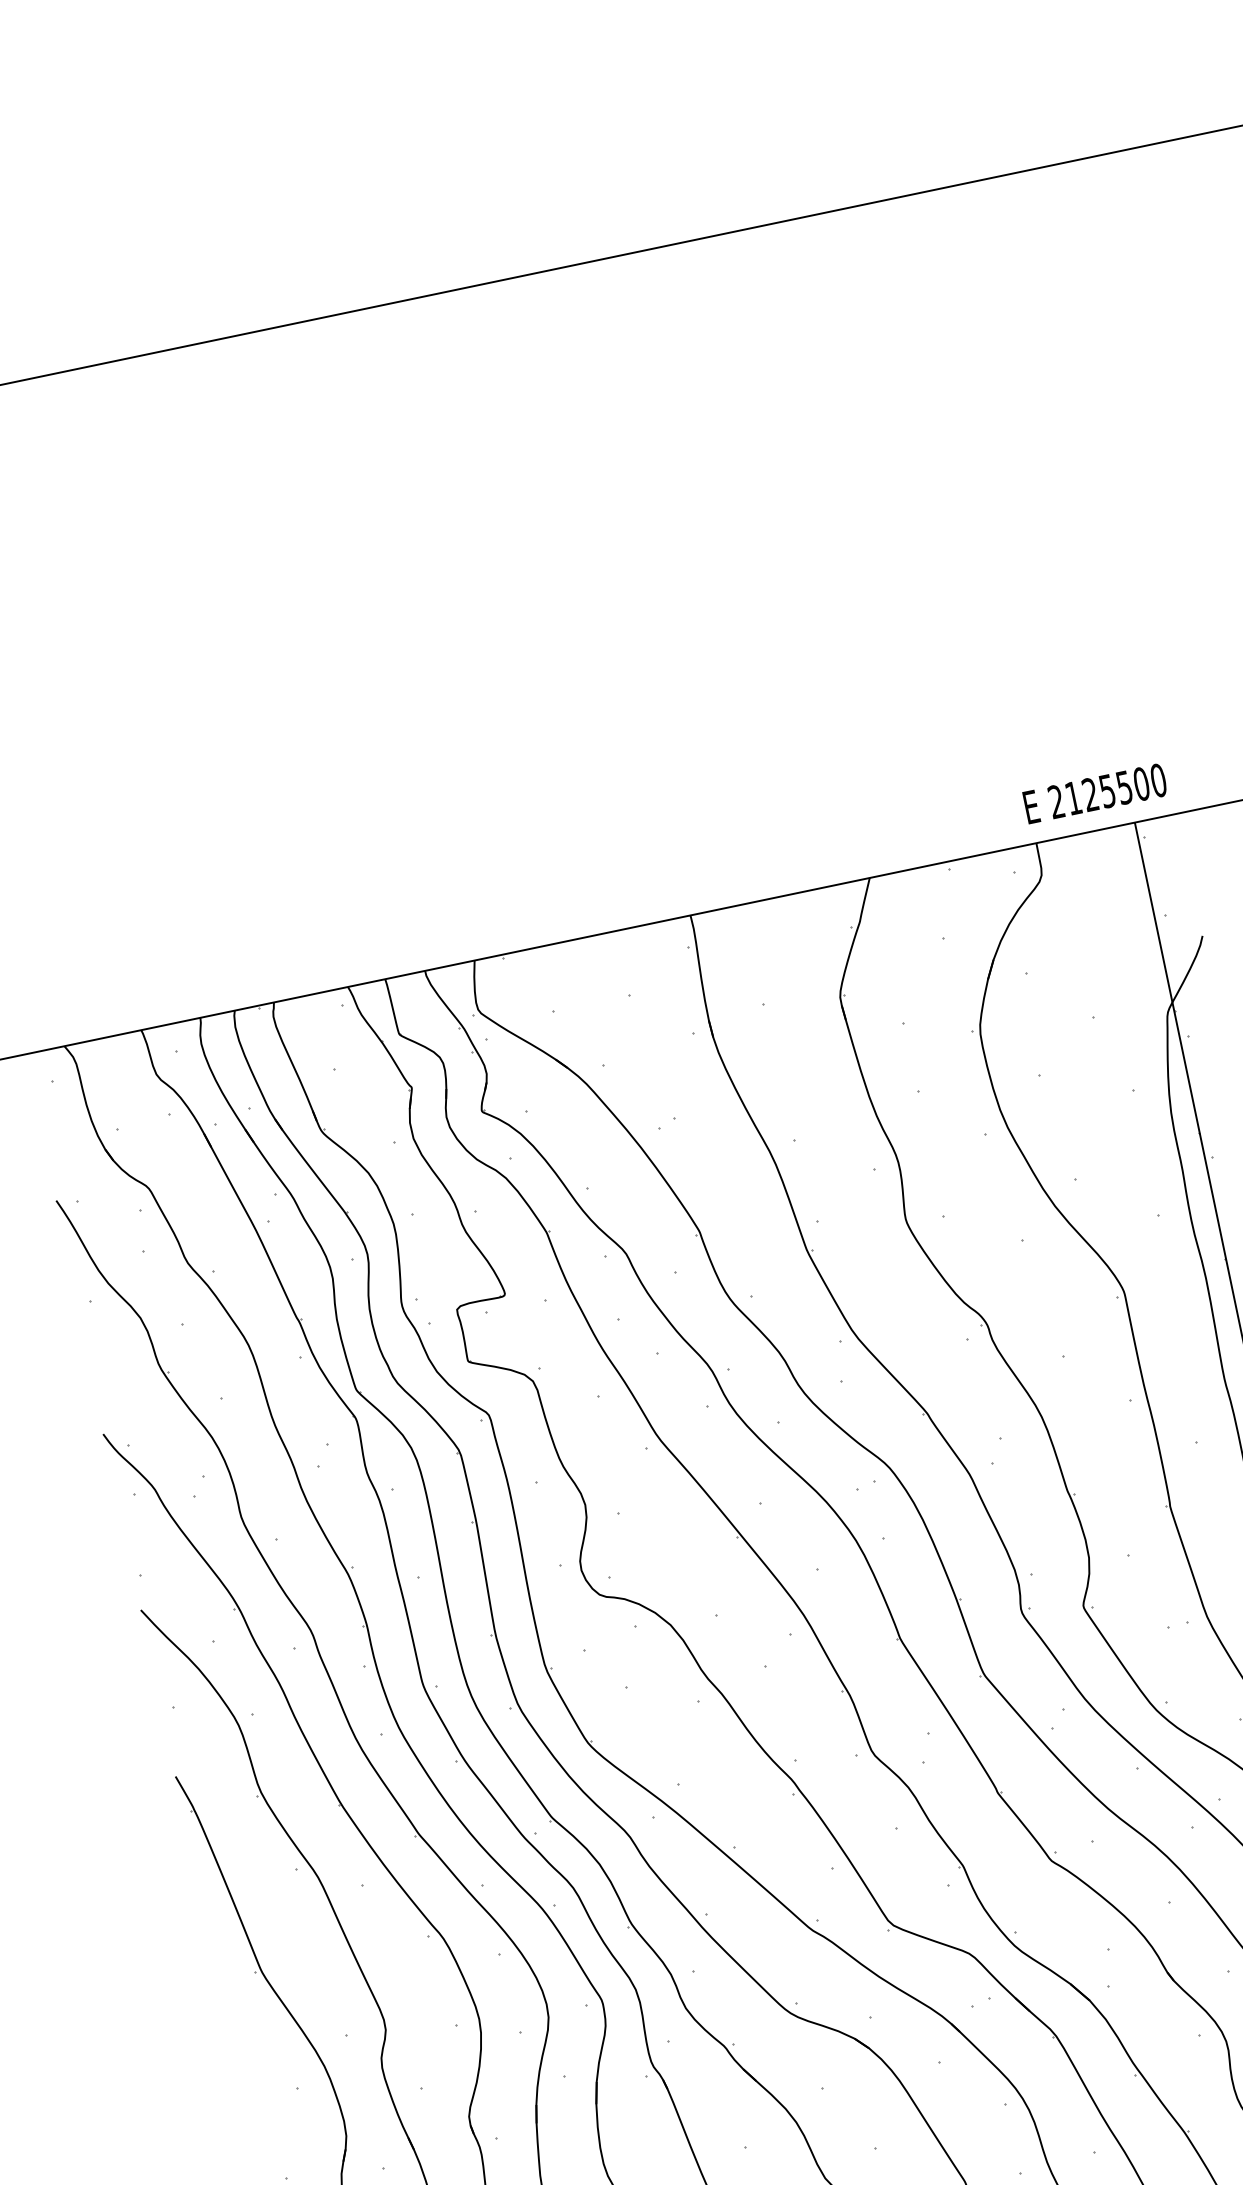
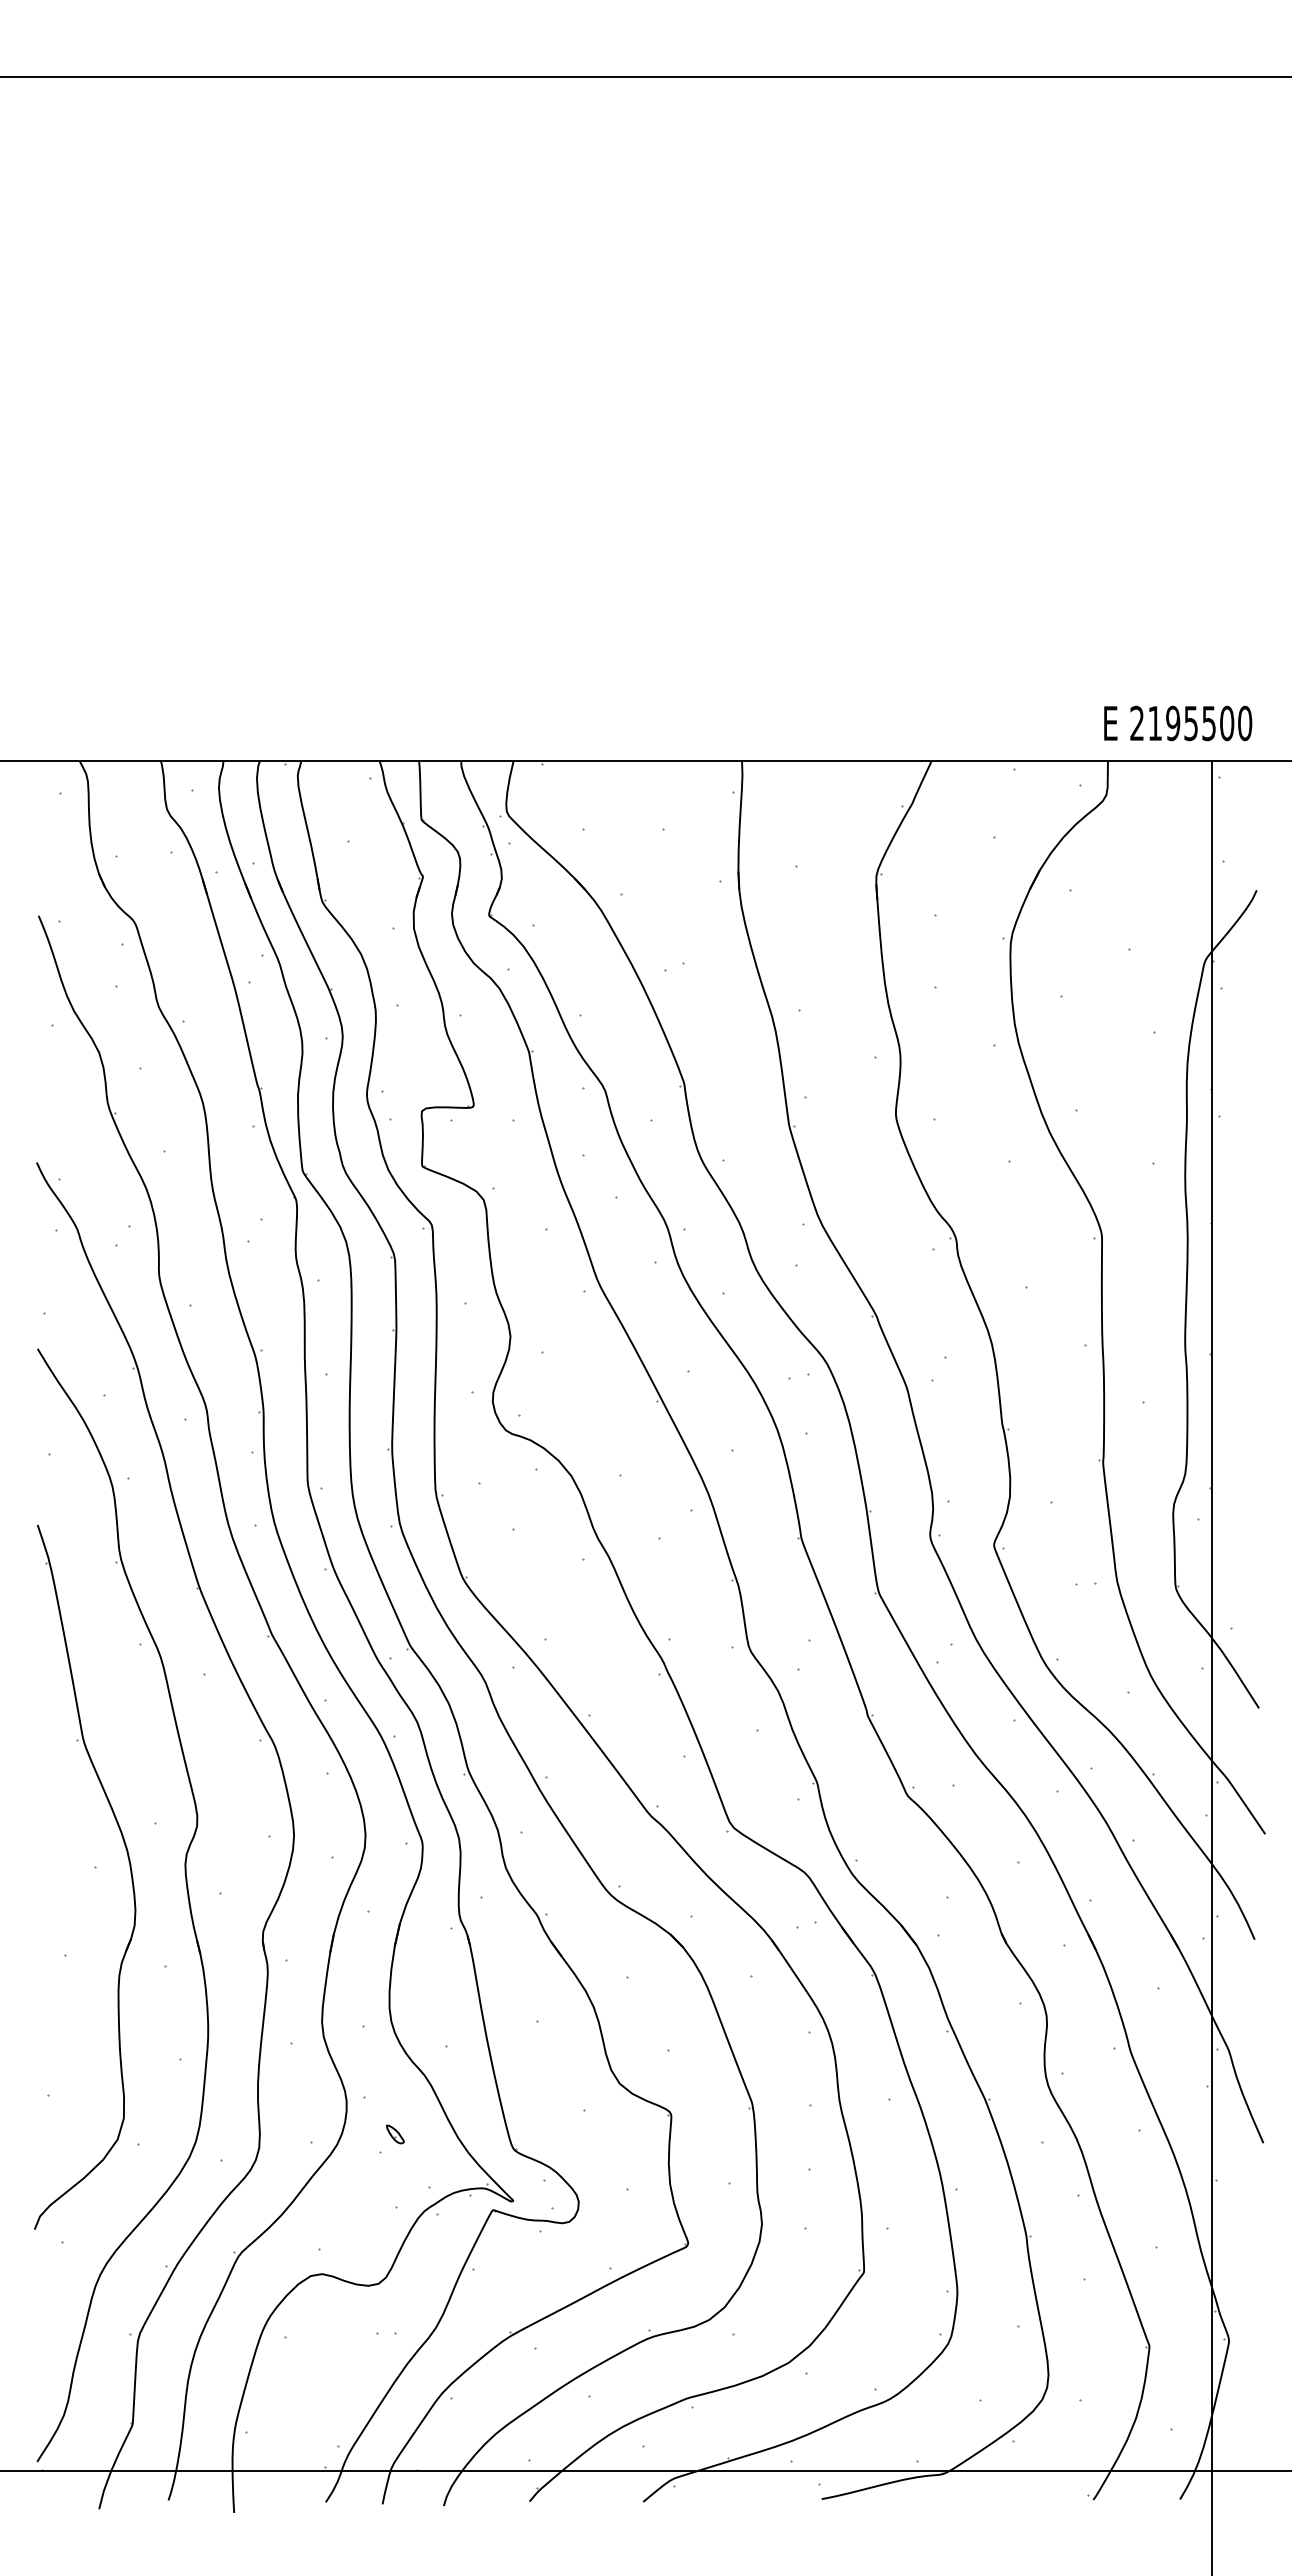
text: (1090, 794) -> (1173, 723), 2125500 -> 2195500

